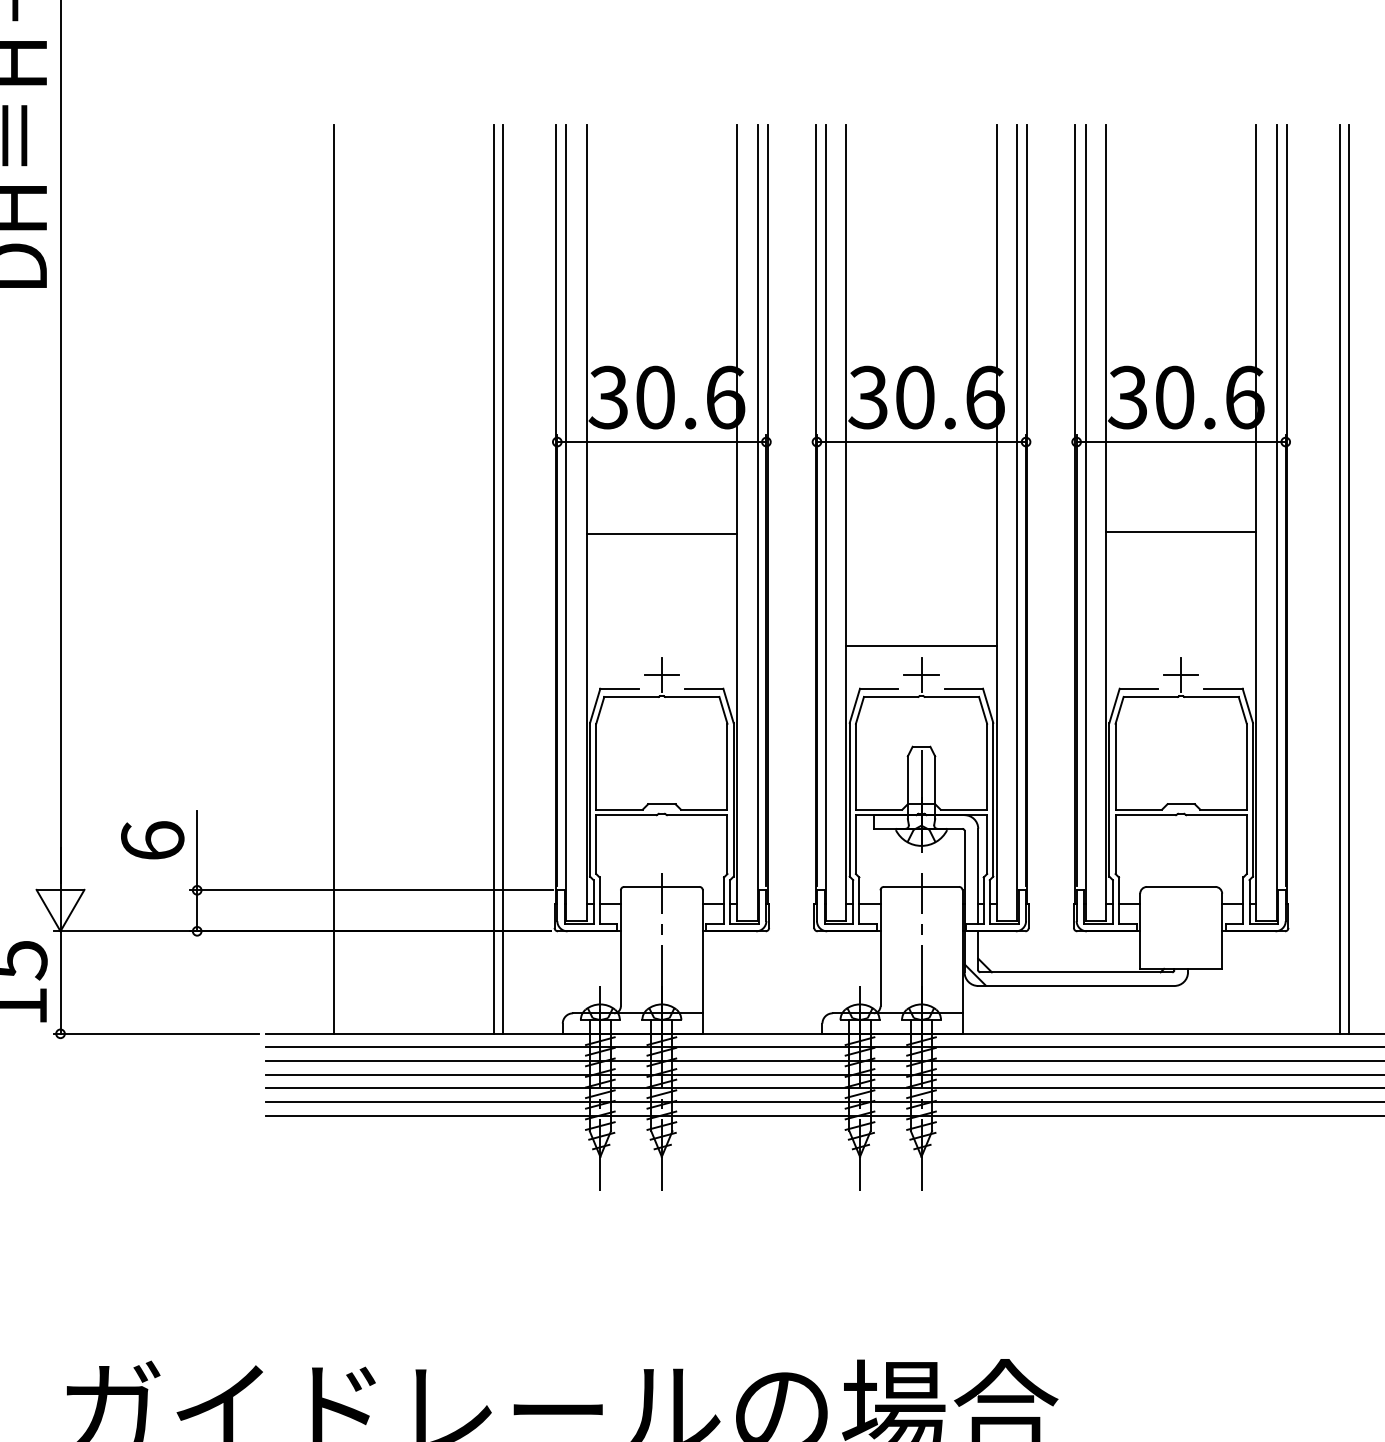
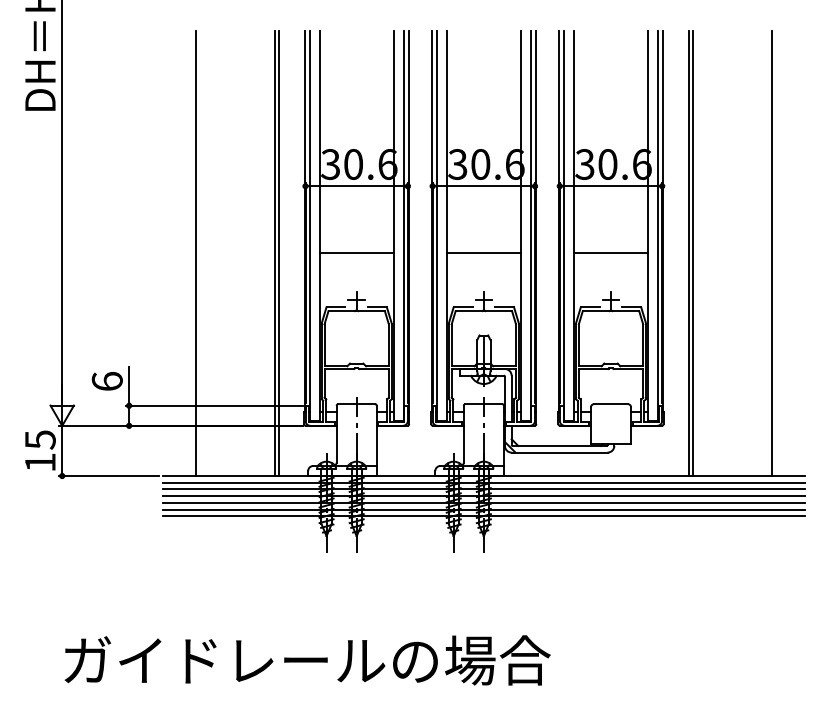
line: (1180, 532) -> (610, 253), moved
line: (661, 534) -> (356, 253), moved
line: (920, 646) -> (483, 253), moved

